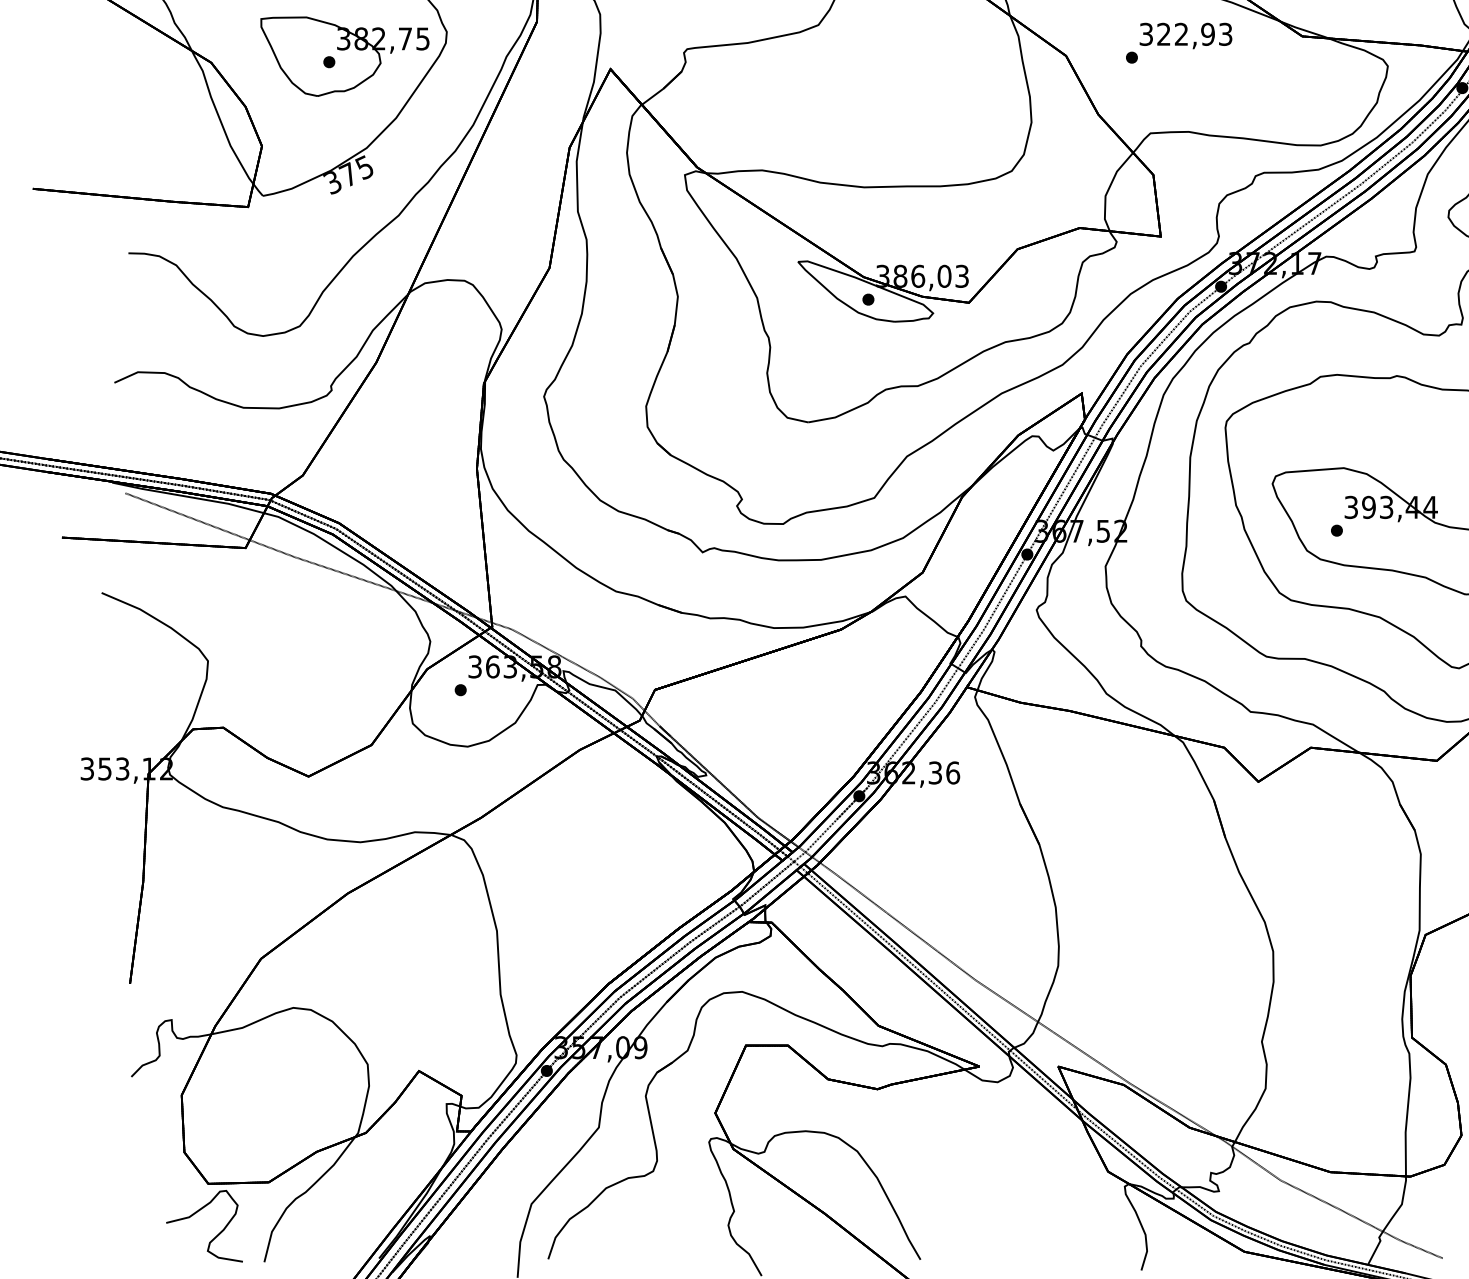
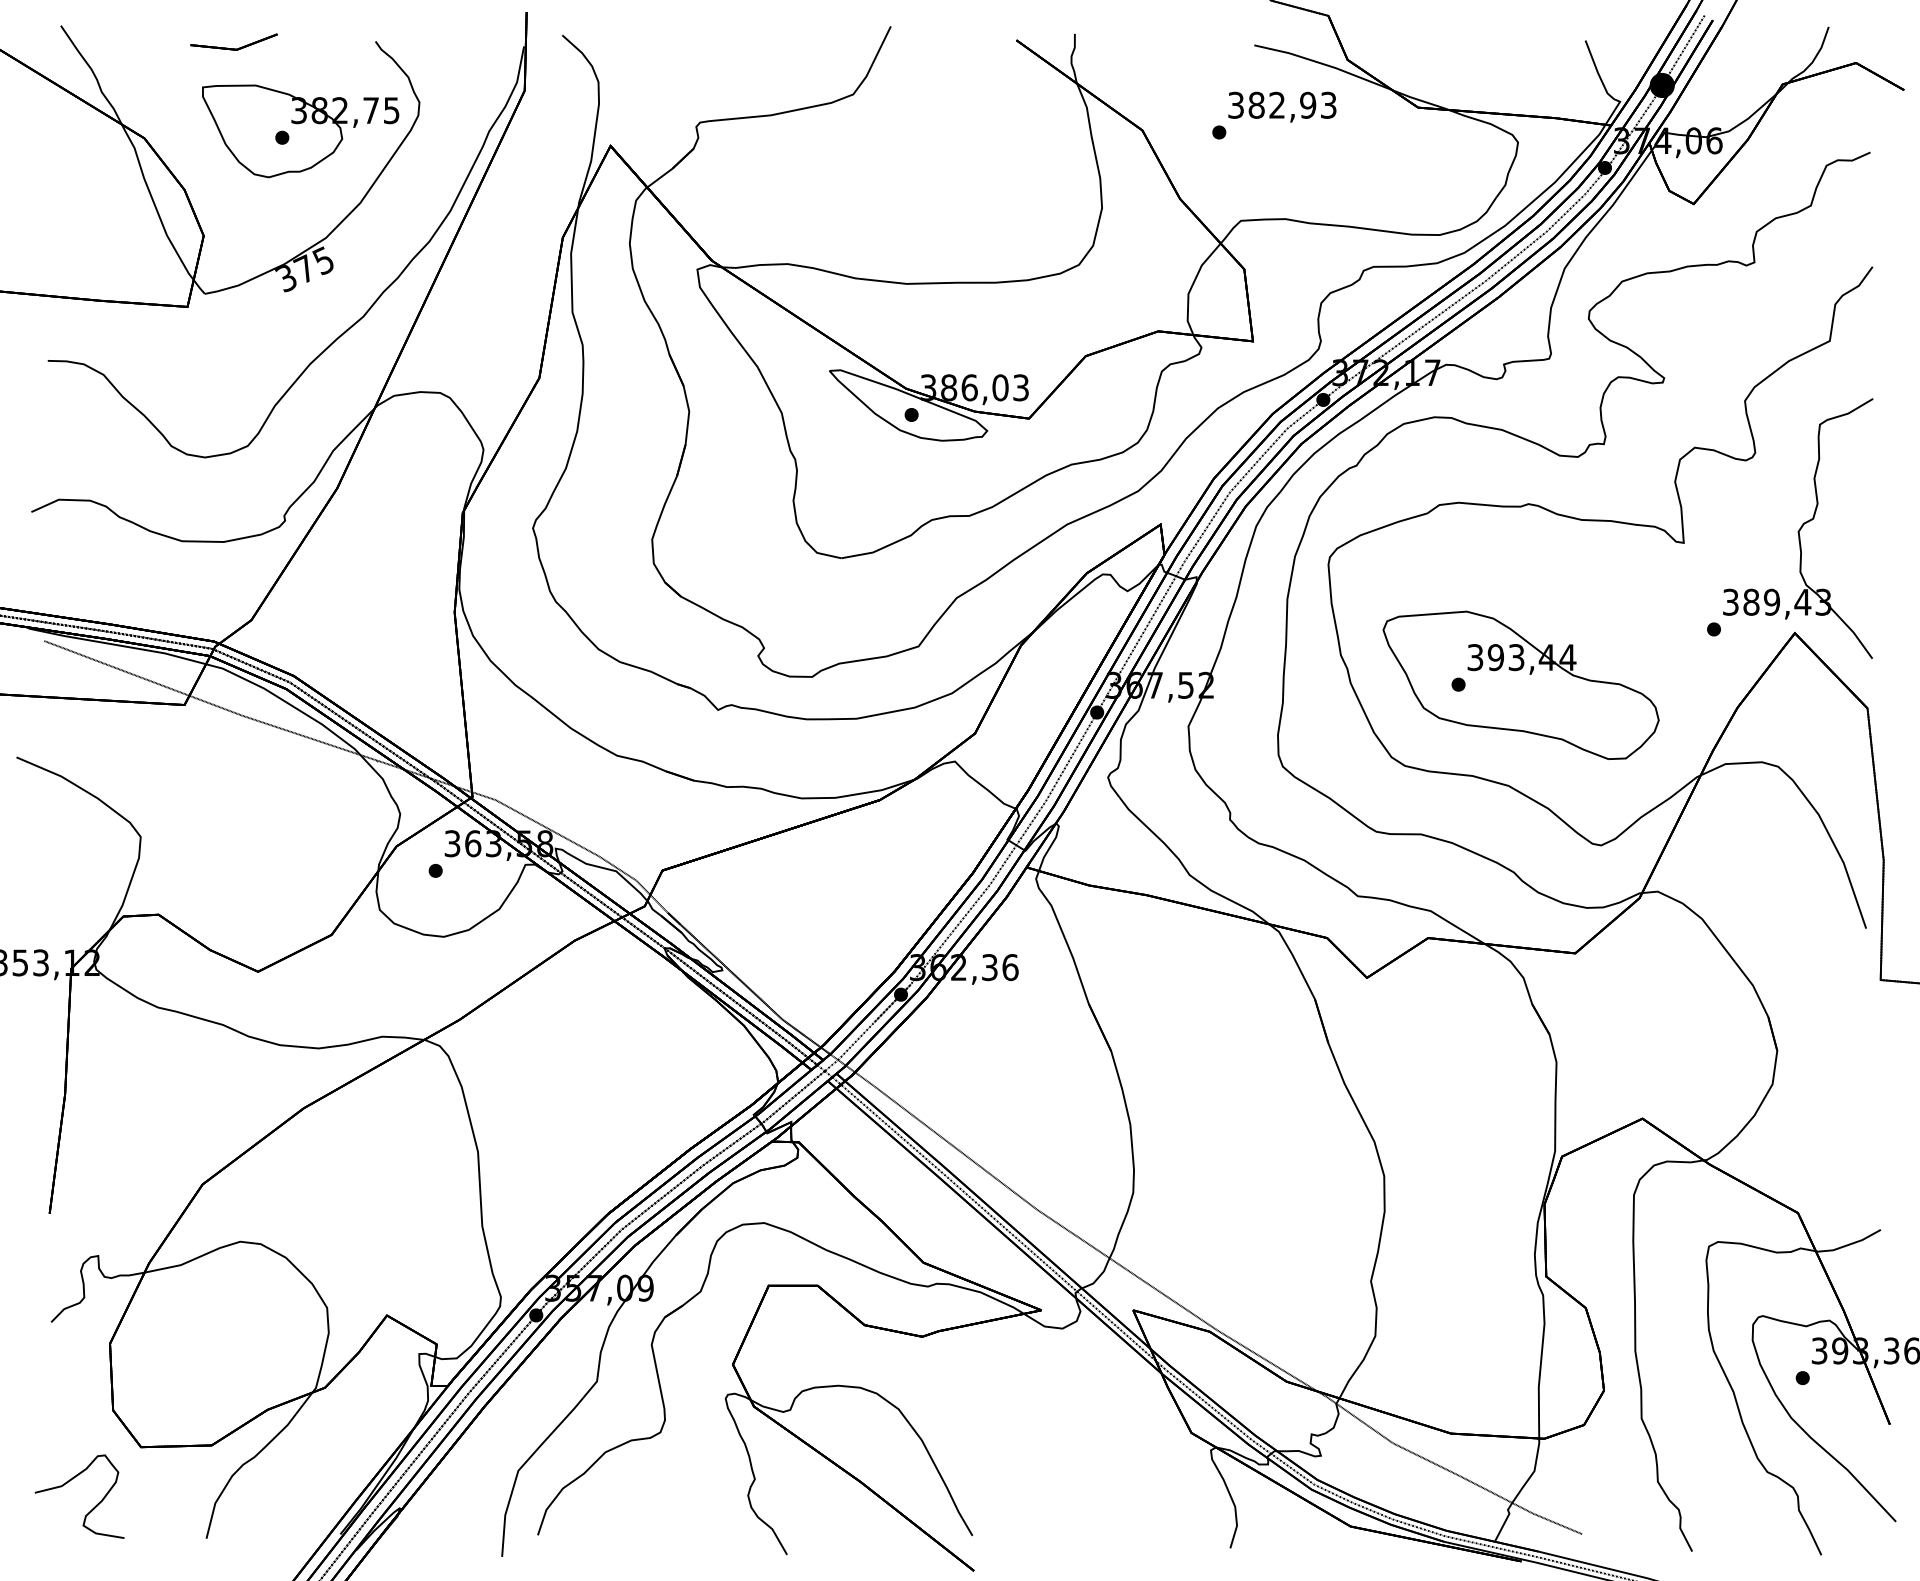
text: (1163, 33) -> (1256, 104), 322,93 -> 382,93
part: (196, 1213) -> (70, 1481), moved

